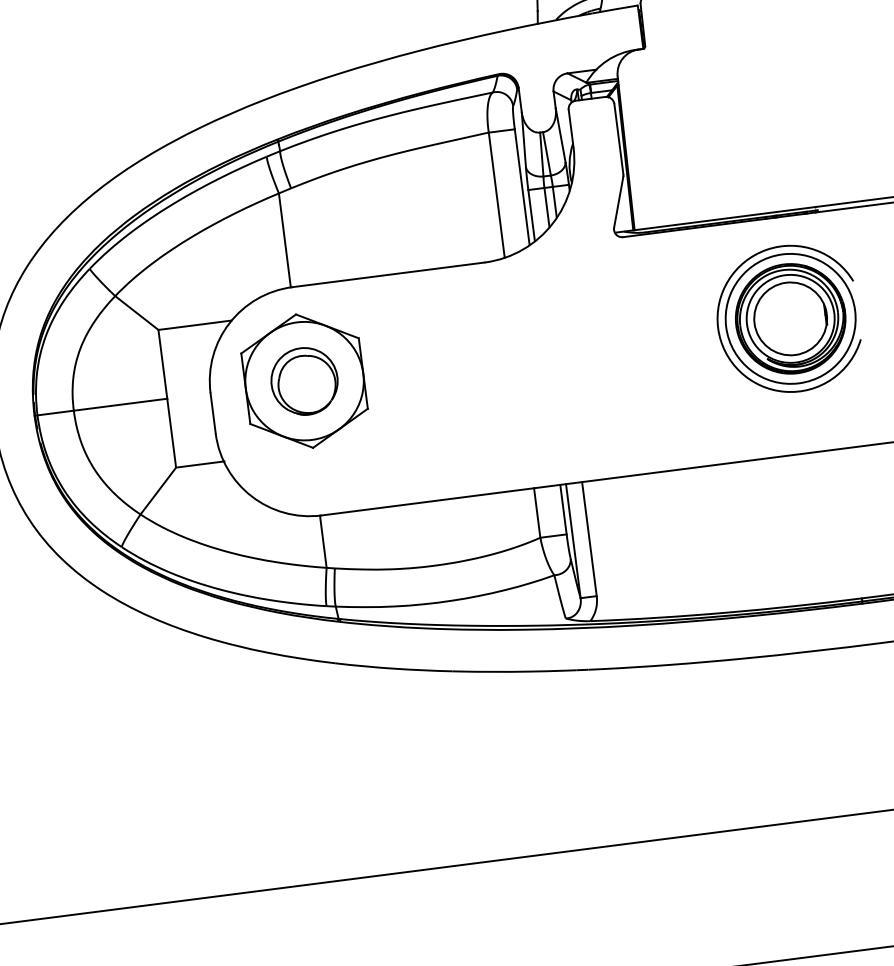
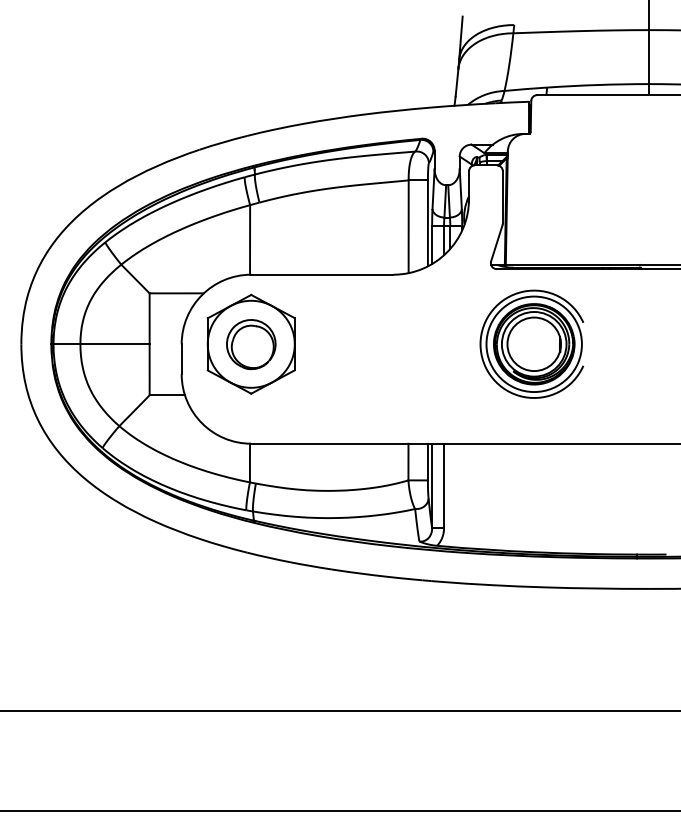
part: (786, 318) -> (531, 343), moved

